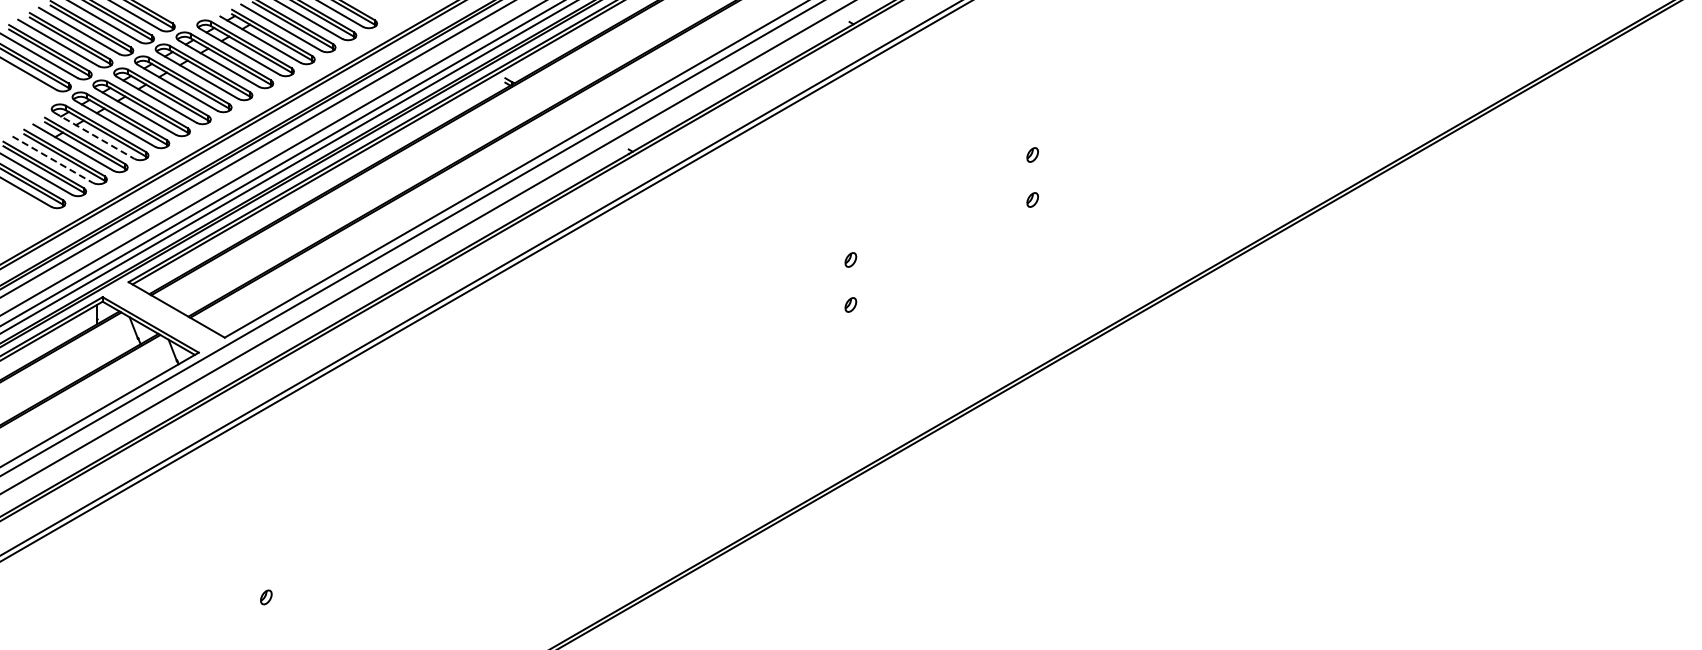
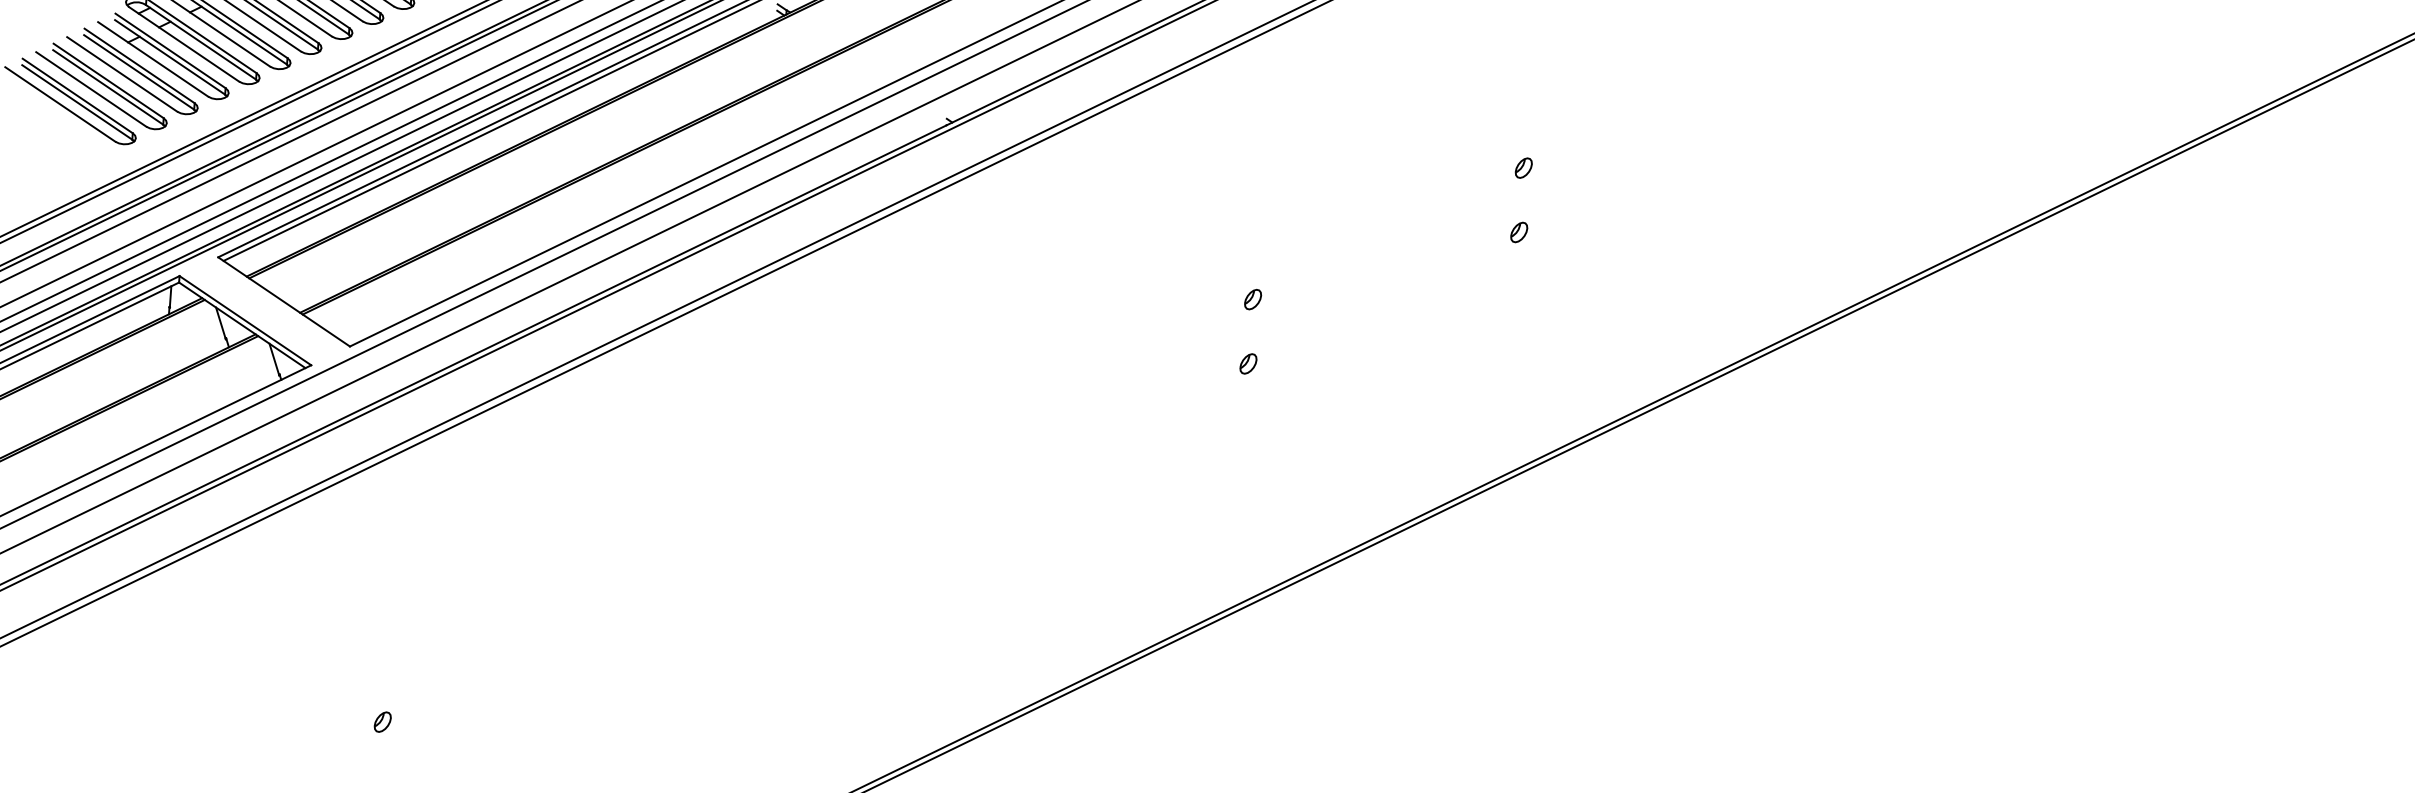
line: (94, 135) -> (184, 44), dashed -> solid
line: (53, 159) -> (123, 74), dashed -> solid

